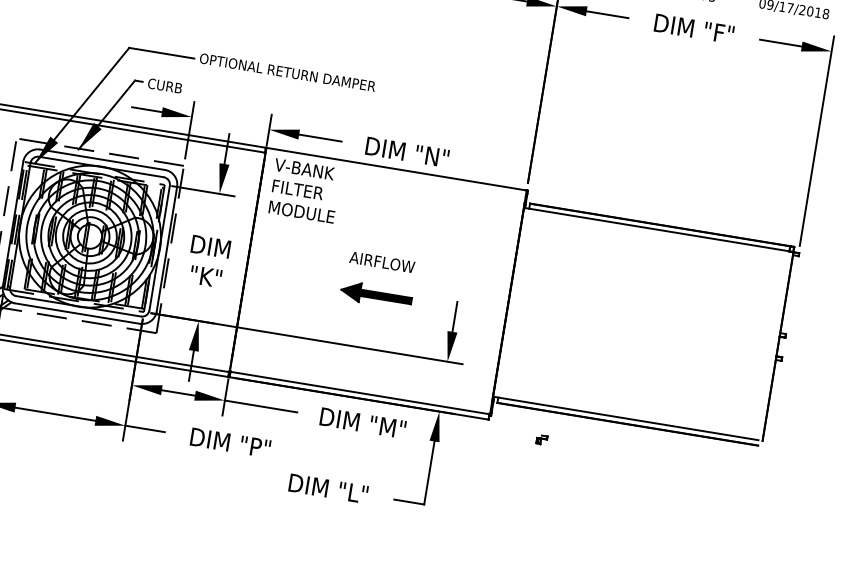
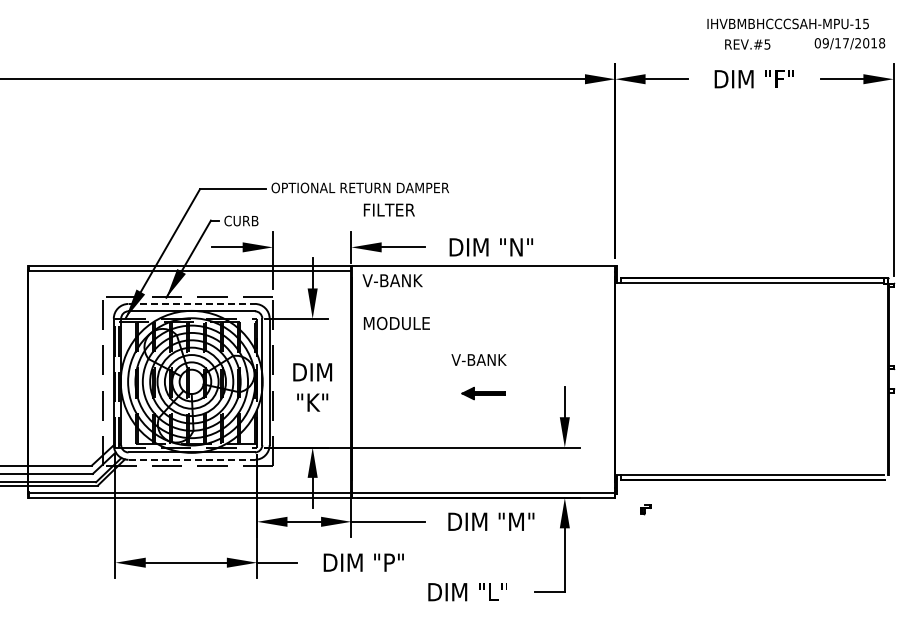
line: (103, 159) -> (192, 303), solid -> dashed
text: (297, 189) -> (388, 209), moved
text: (382, 262) -> (484, 360), AIRFLOW -> V-BANK
part: (376, 295) -> (483, 393), size x0.6
line: (78, 313) -> (192, 459), solid -> dashed
part: (541, 439) -> (645, 509), moved

